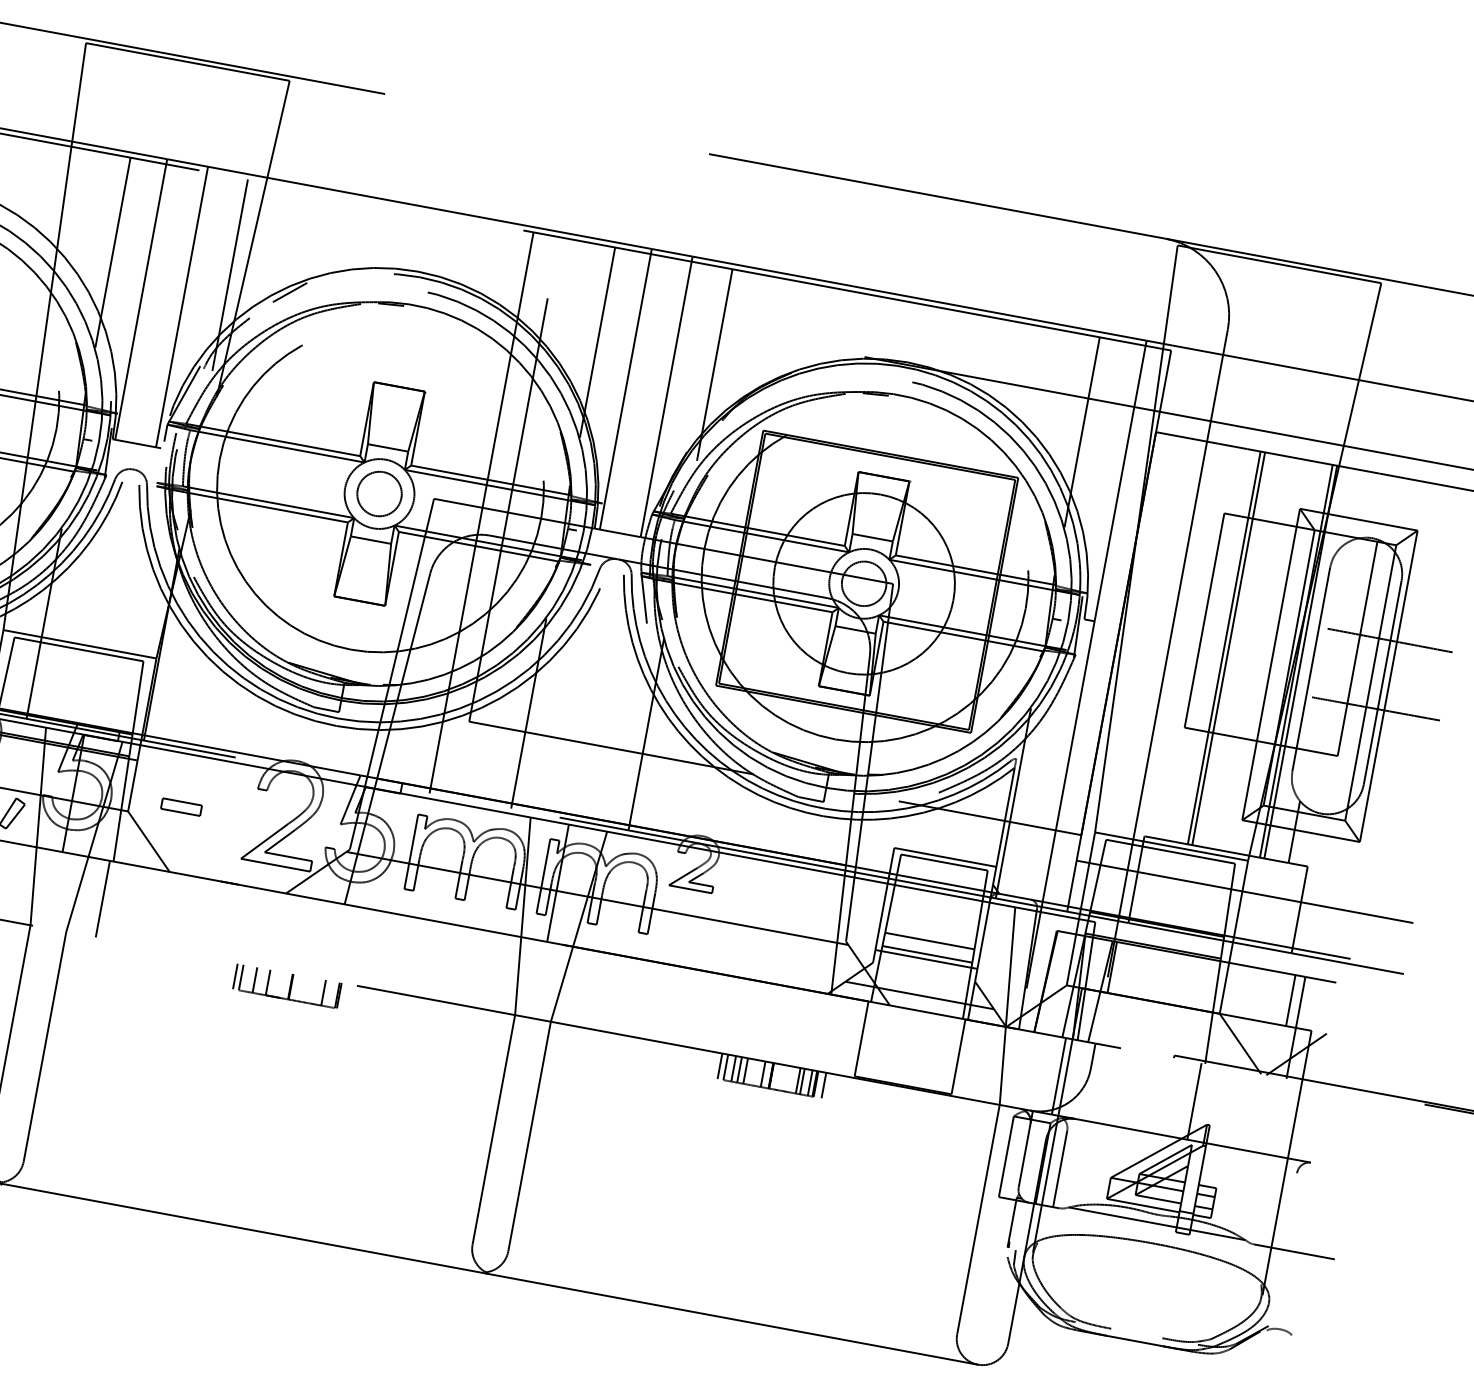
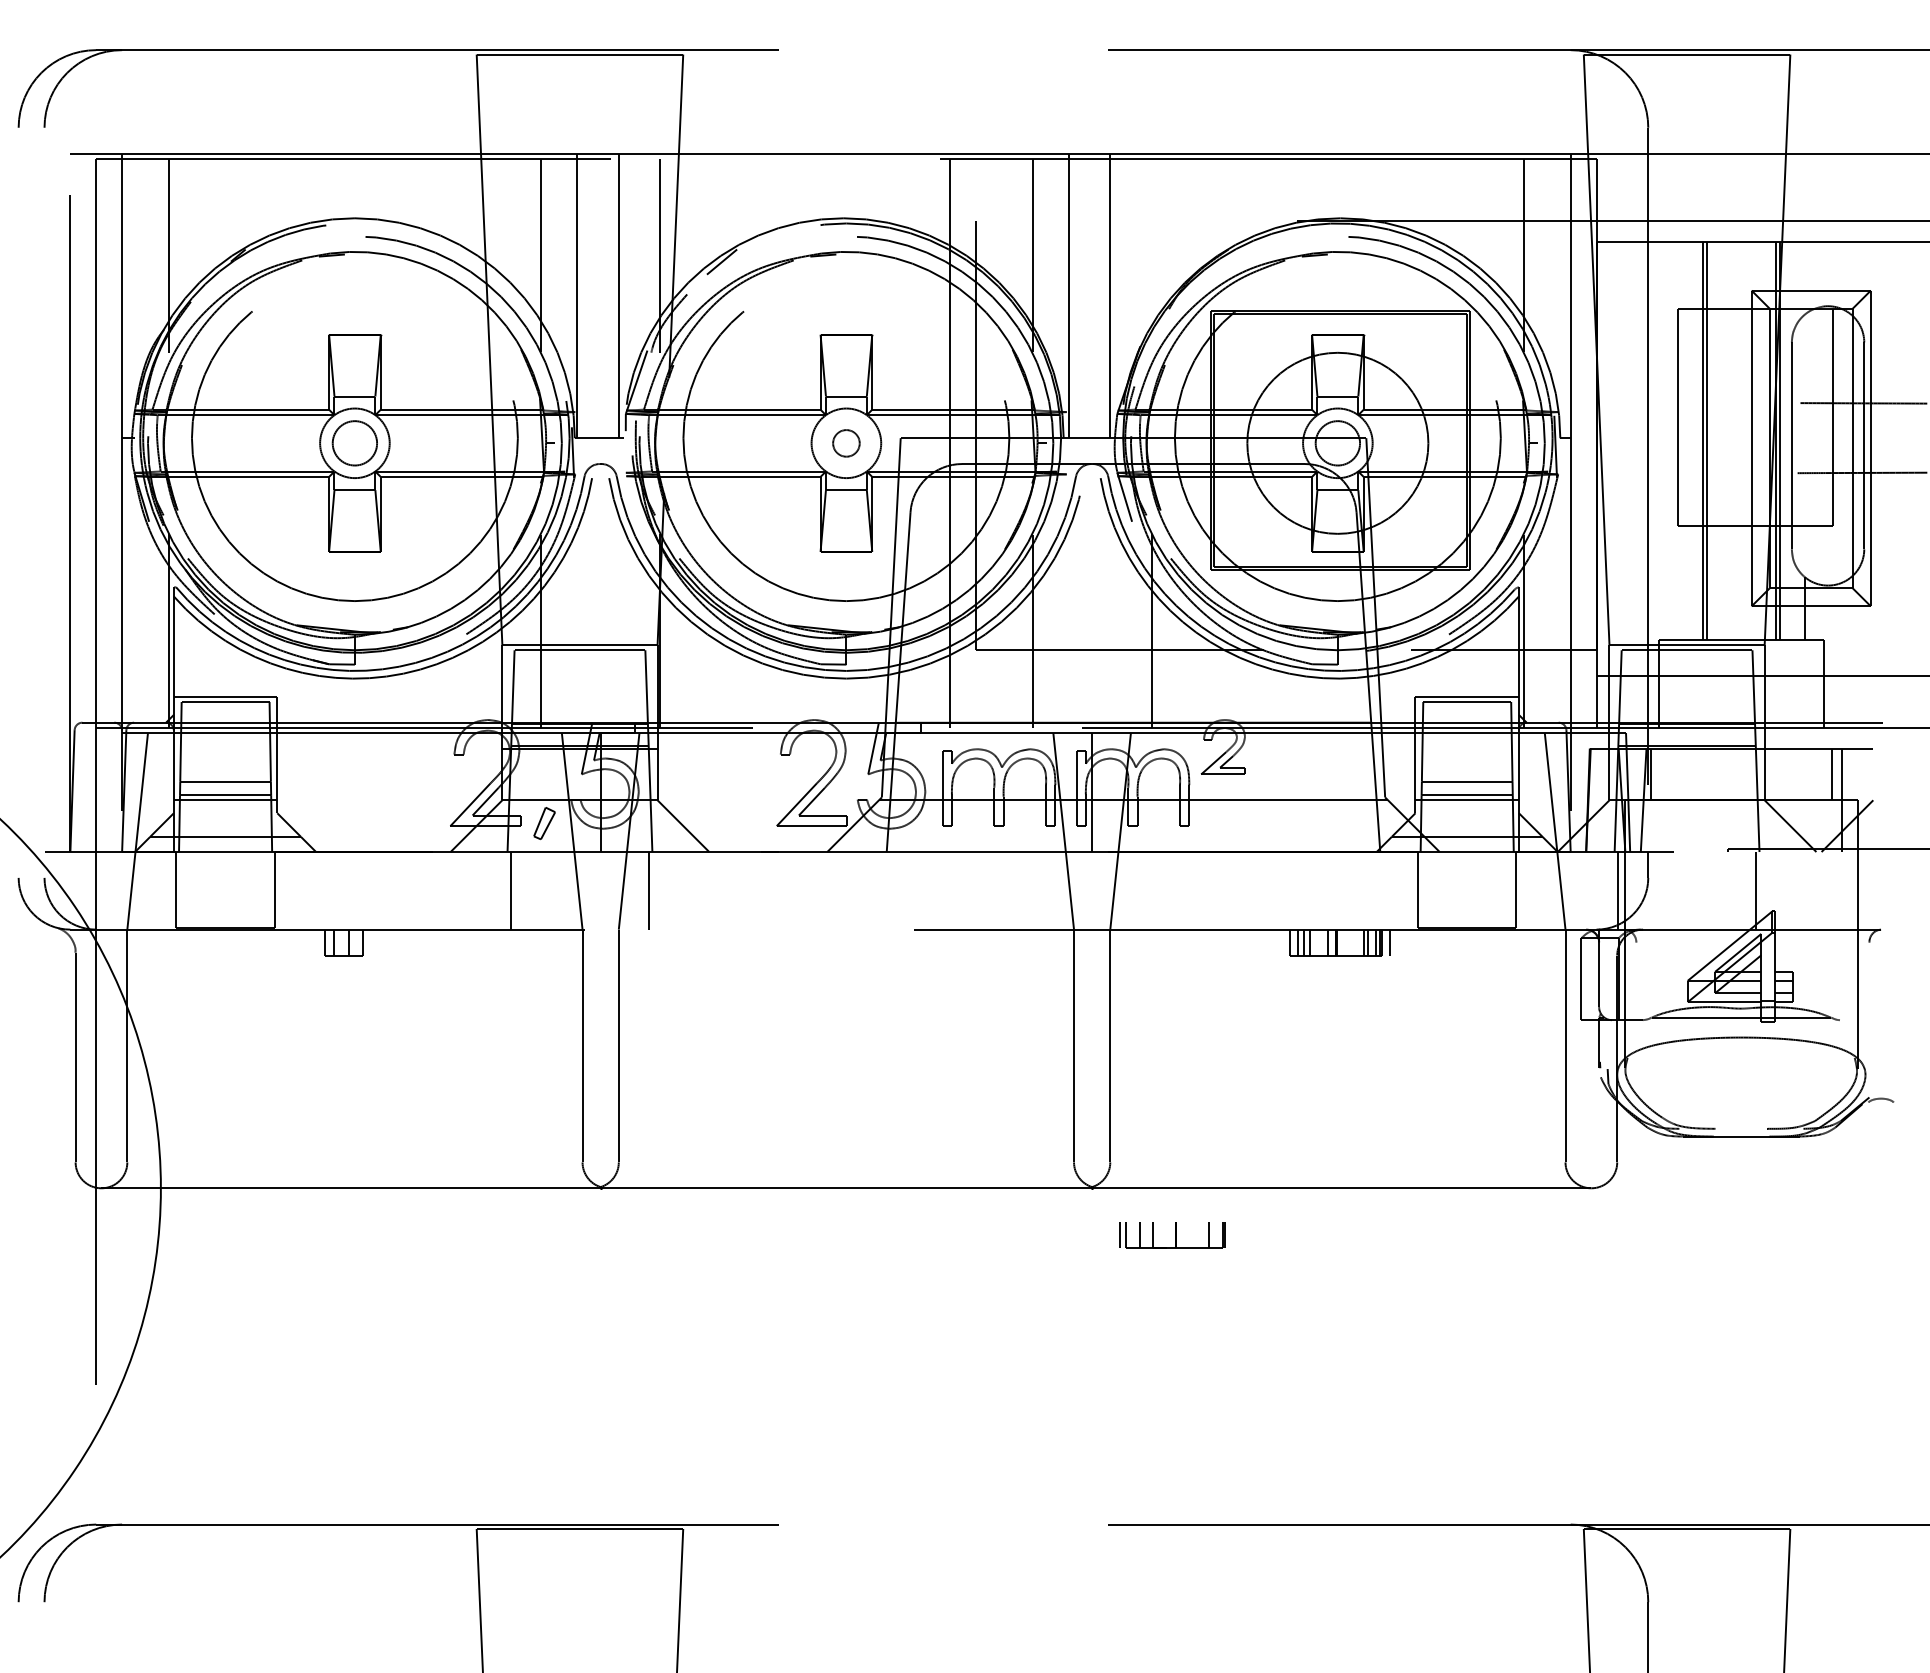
line: (714, 364) -> (1151, 255), removed
circle: (379, 494) -> (846, 443), size x0.6
part: (180, 807) -> (708, 786), removed
part: (287, 987) -> (1172, 1235), moved
line: (720, 1066) -> (1284, 942), removed
line: (1060, 1169) -> (1636, 981), removed
line: (1294, 1252) -> (1881, 1020), removed

